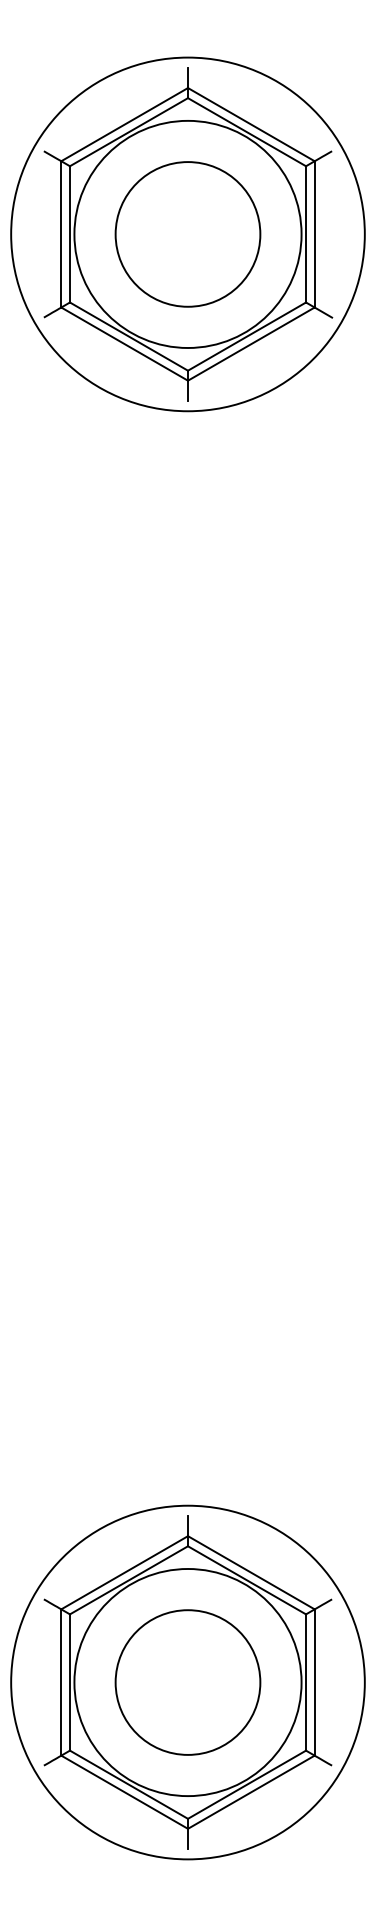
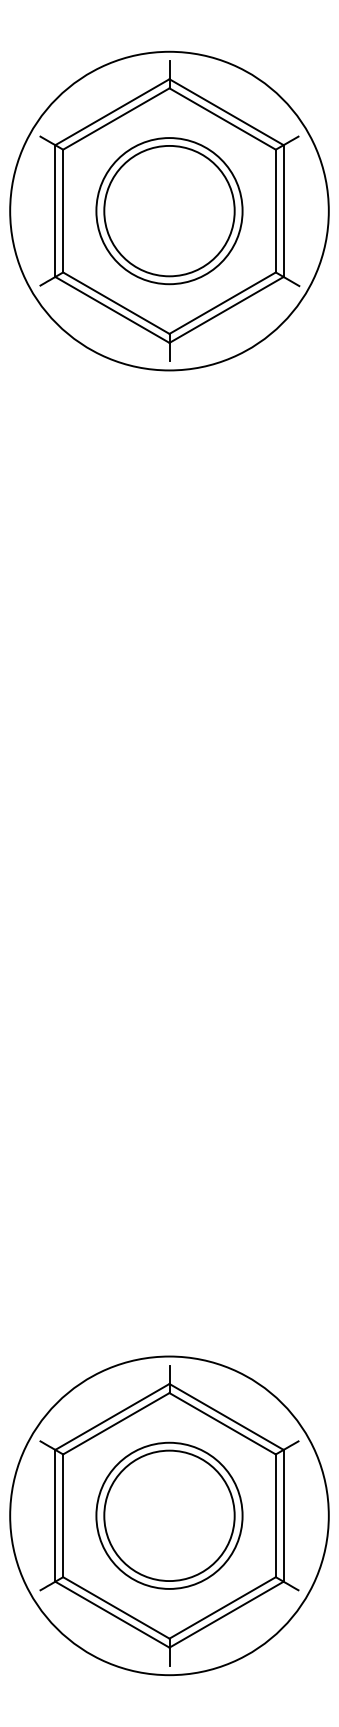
circle: (188, 234) -> (169, 211), size x0.71
circle: (188, 1682) -> (169, 1515), size x0.71

